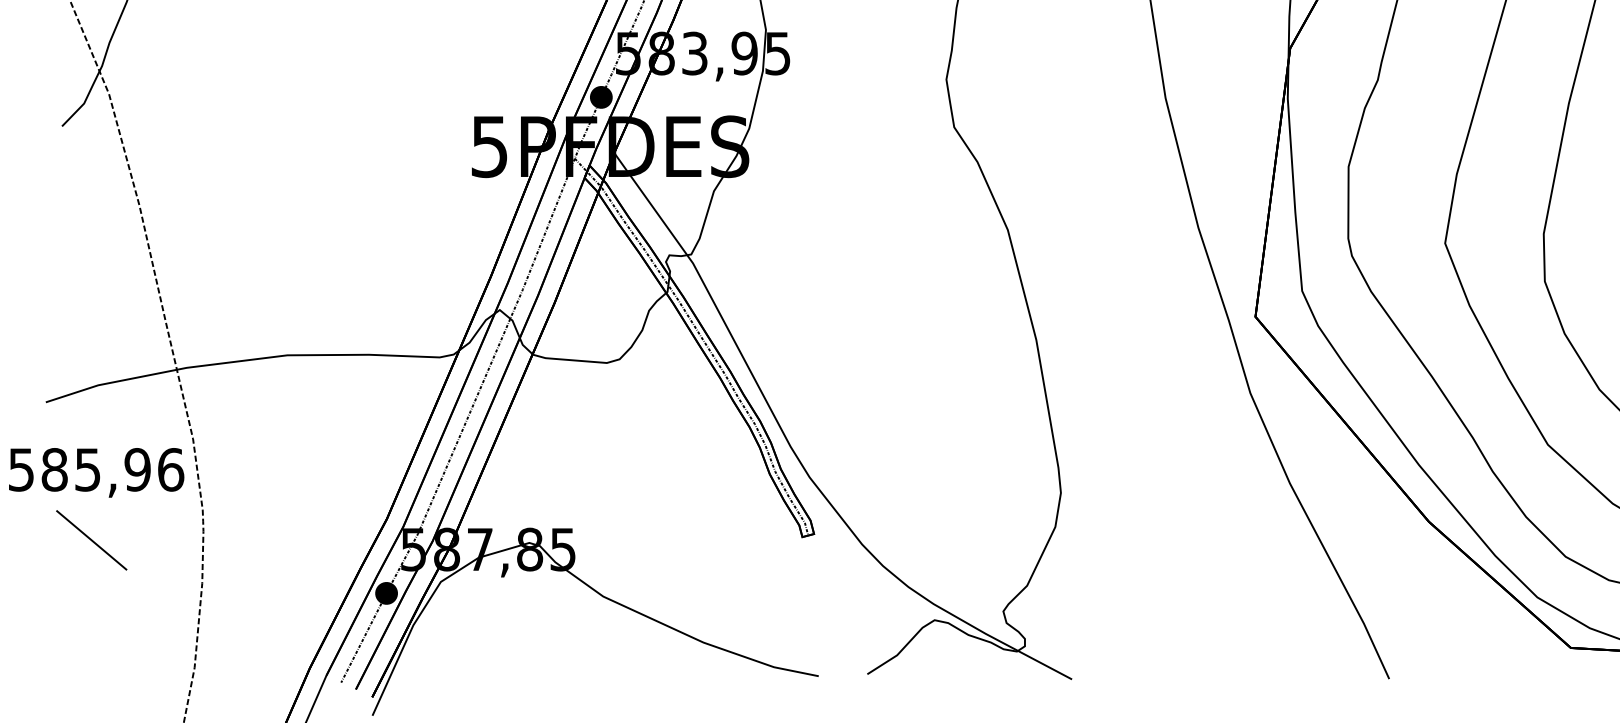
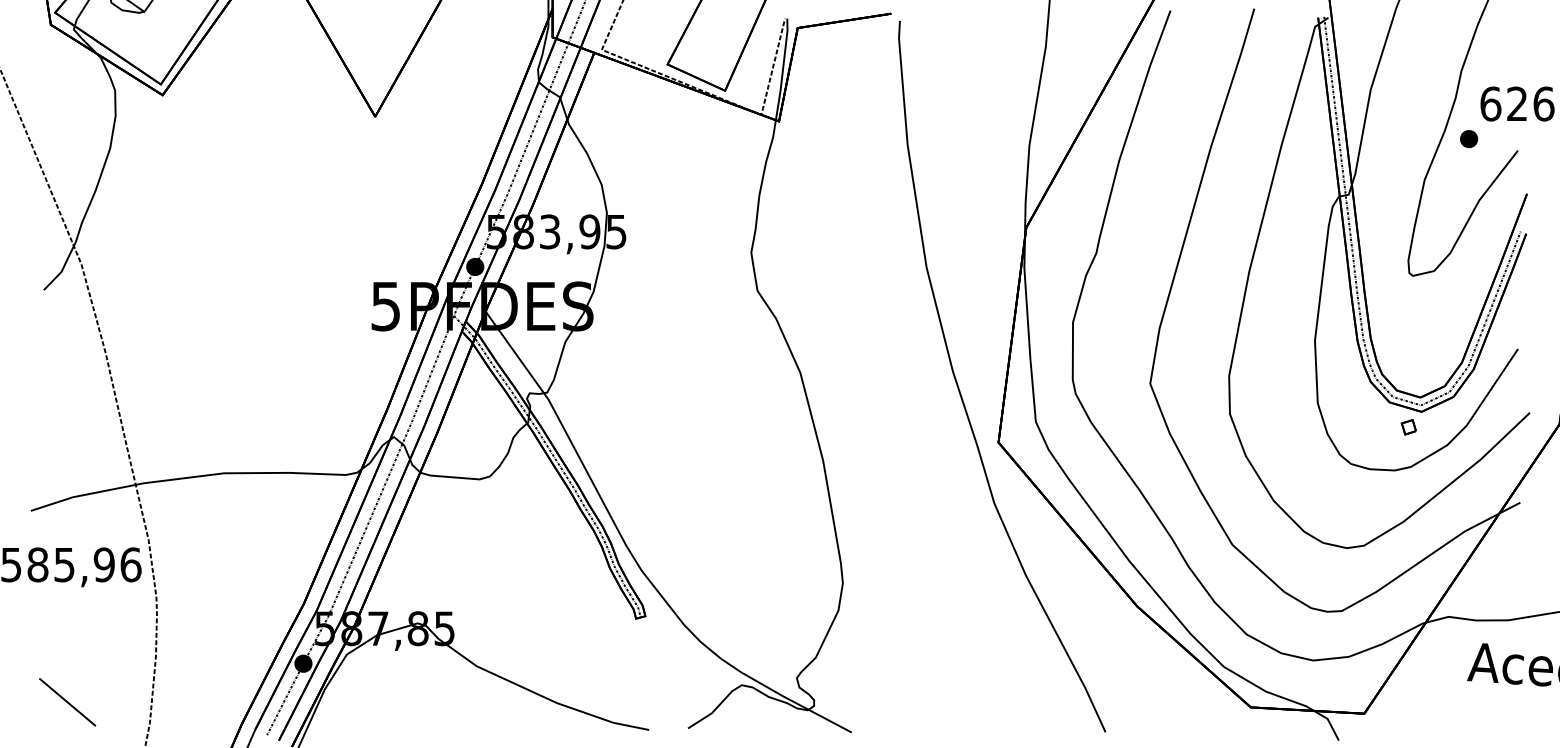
line: (91, 540) -> (67, 702), moved

